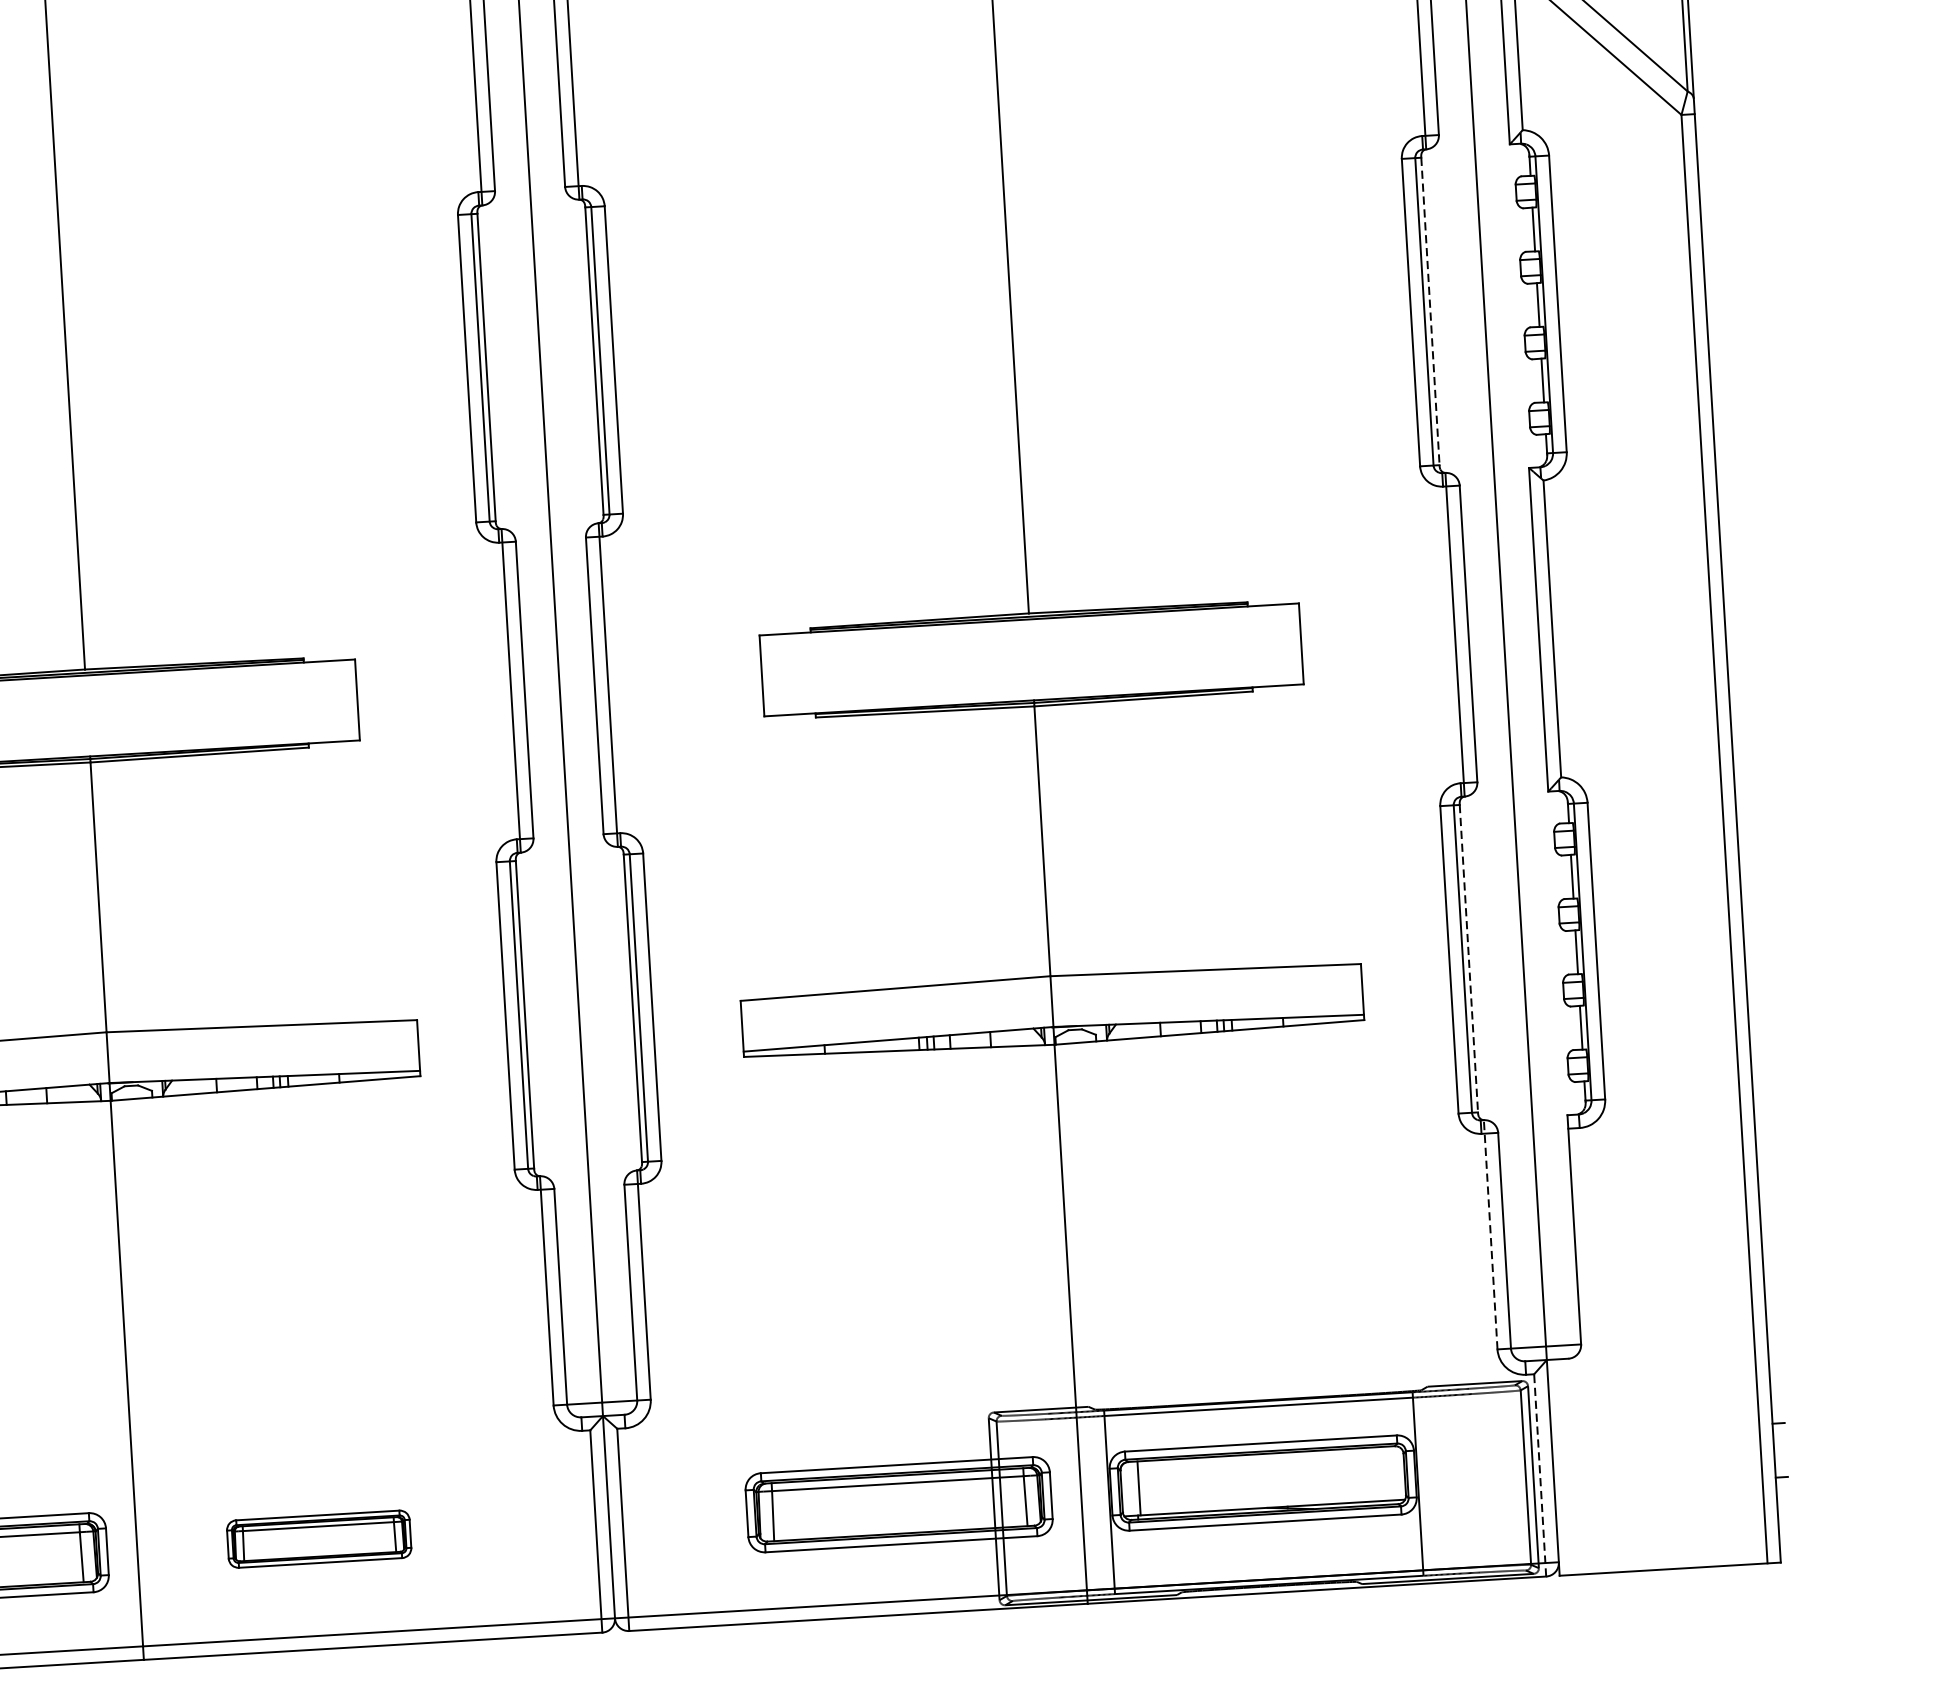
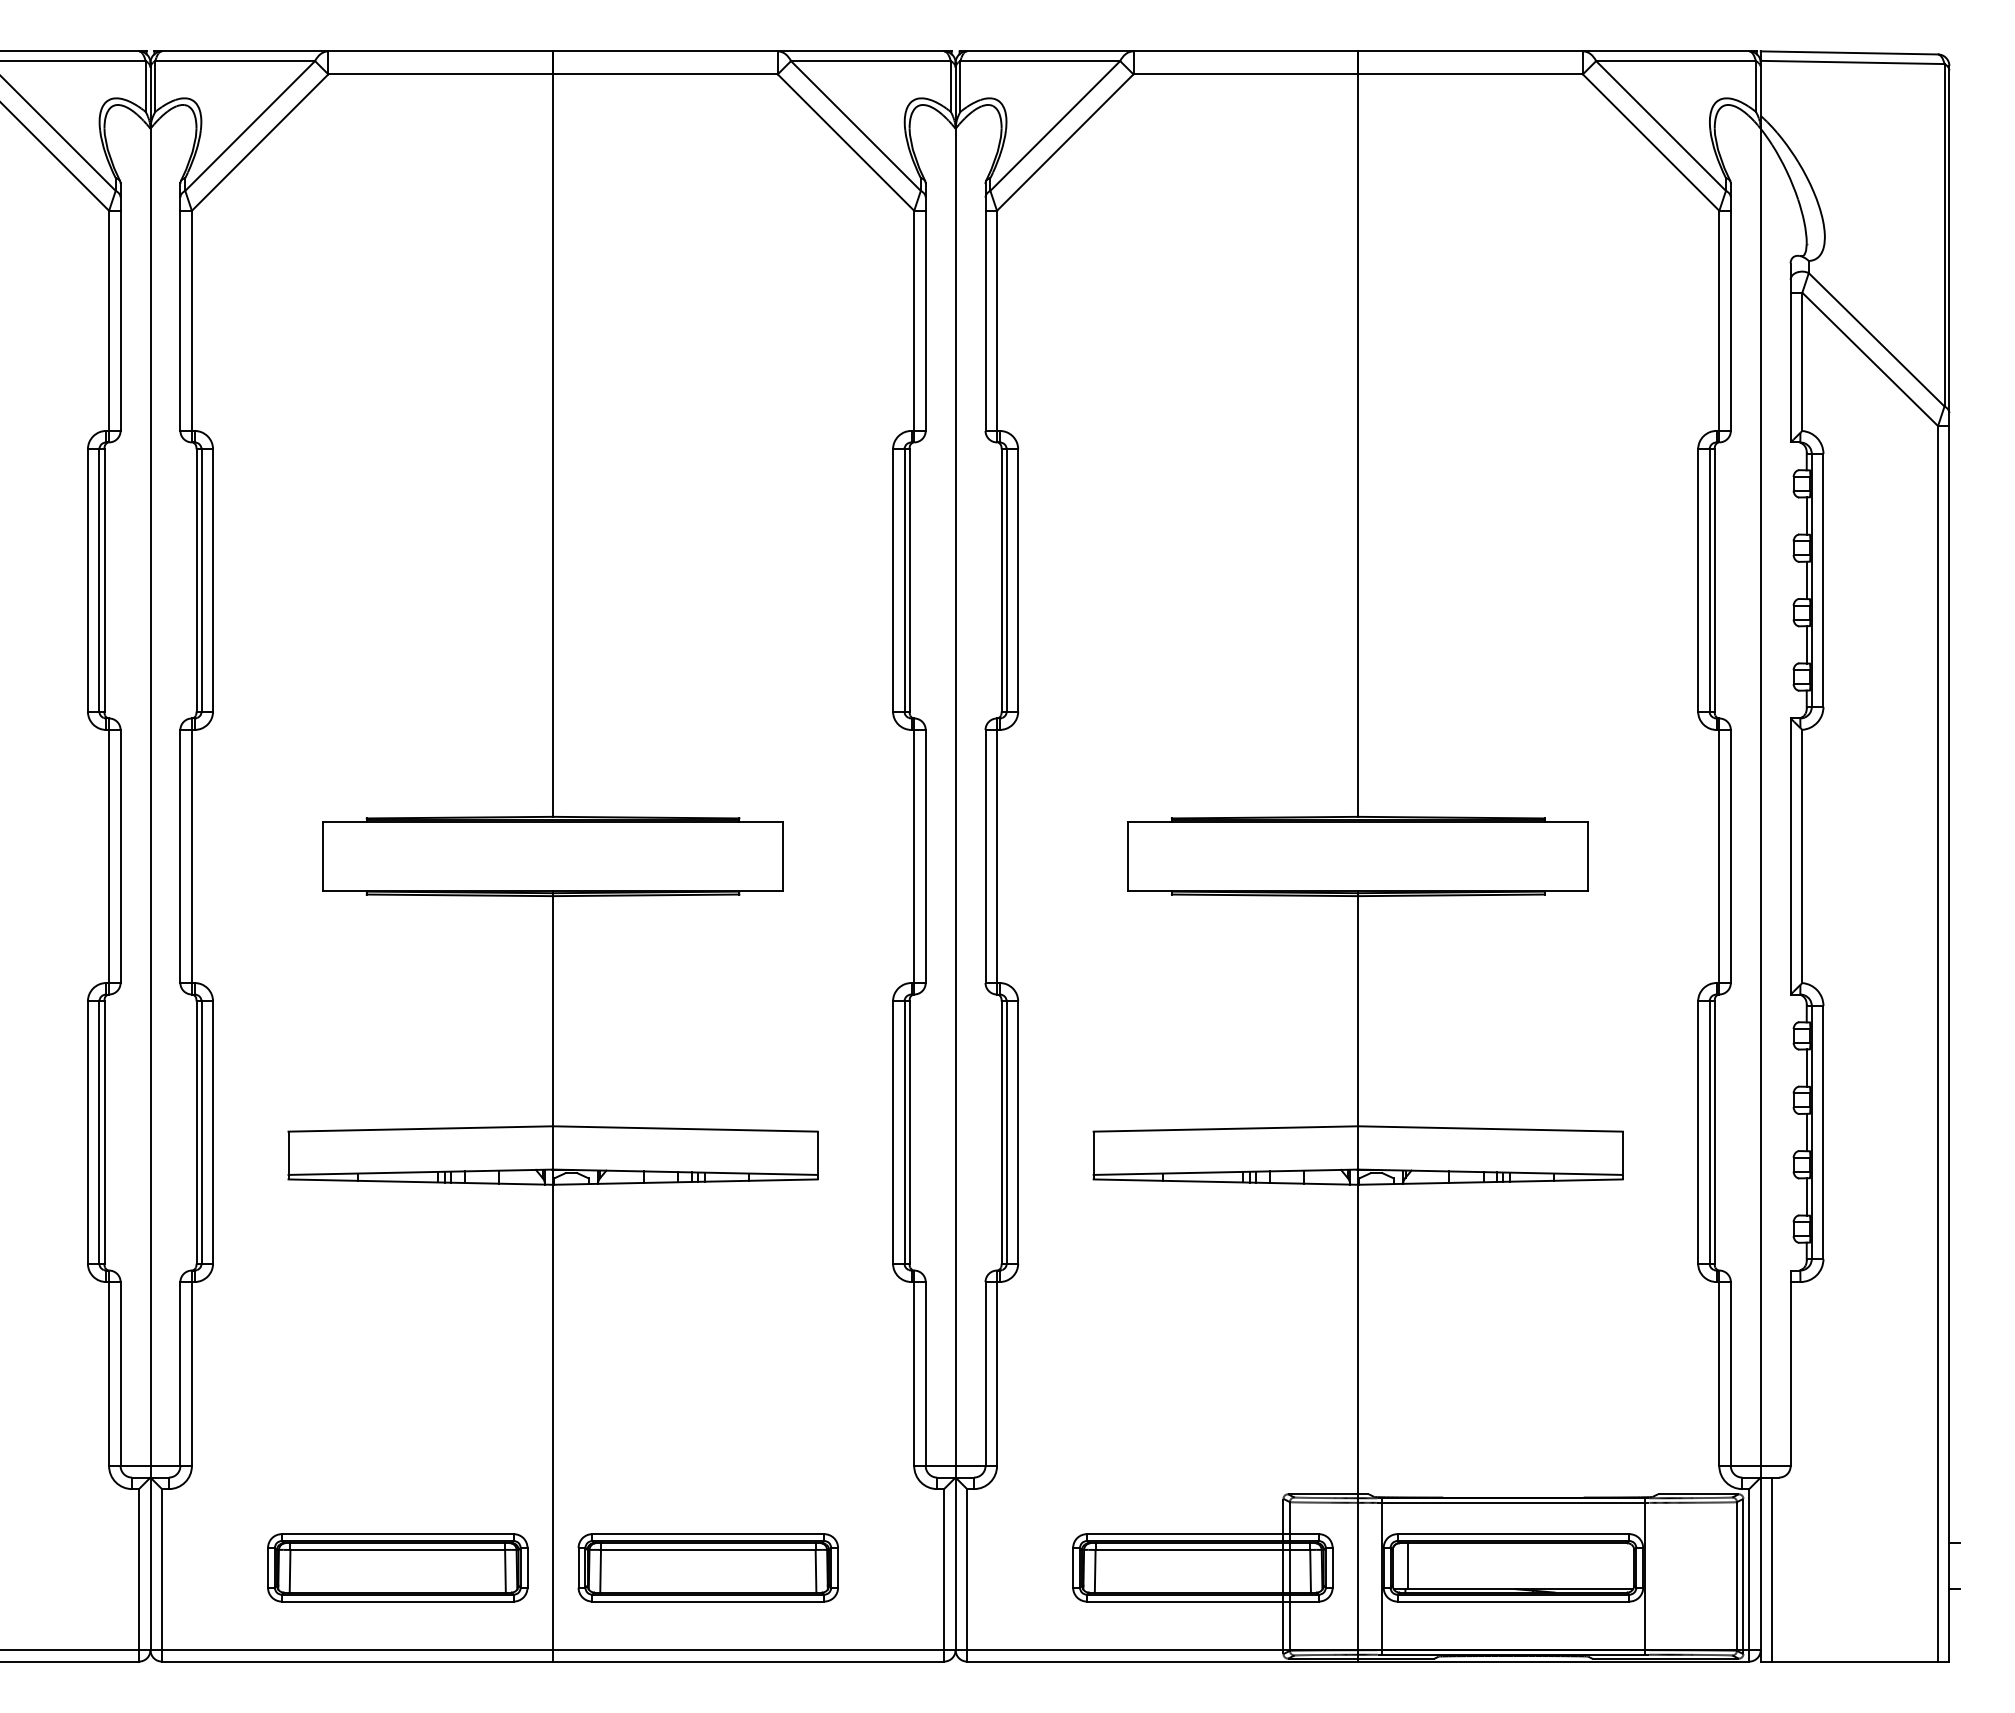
line: (1430, 311) -> (1714, 580), dashed -> solid
line: (1468, 959) -> (1714, 1133), dashed -> solid
line: (1490, 1234) -> (1719, 1368), dashed -> solid
line: (1567, 1466) -> (1772, 1569), added
line: (1540, 1474) -> (1749, 1574), dashed -> solid
part: (318, 1538) -> (707, 1567), size x1.67

